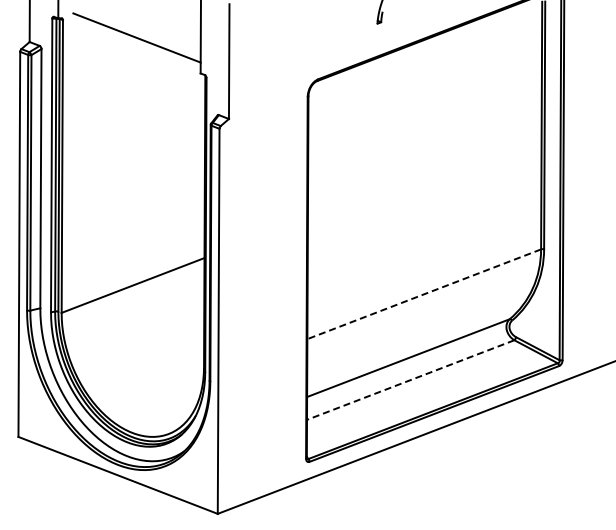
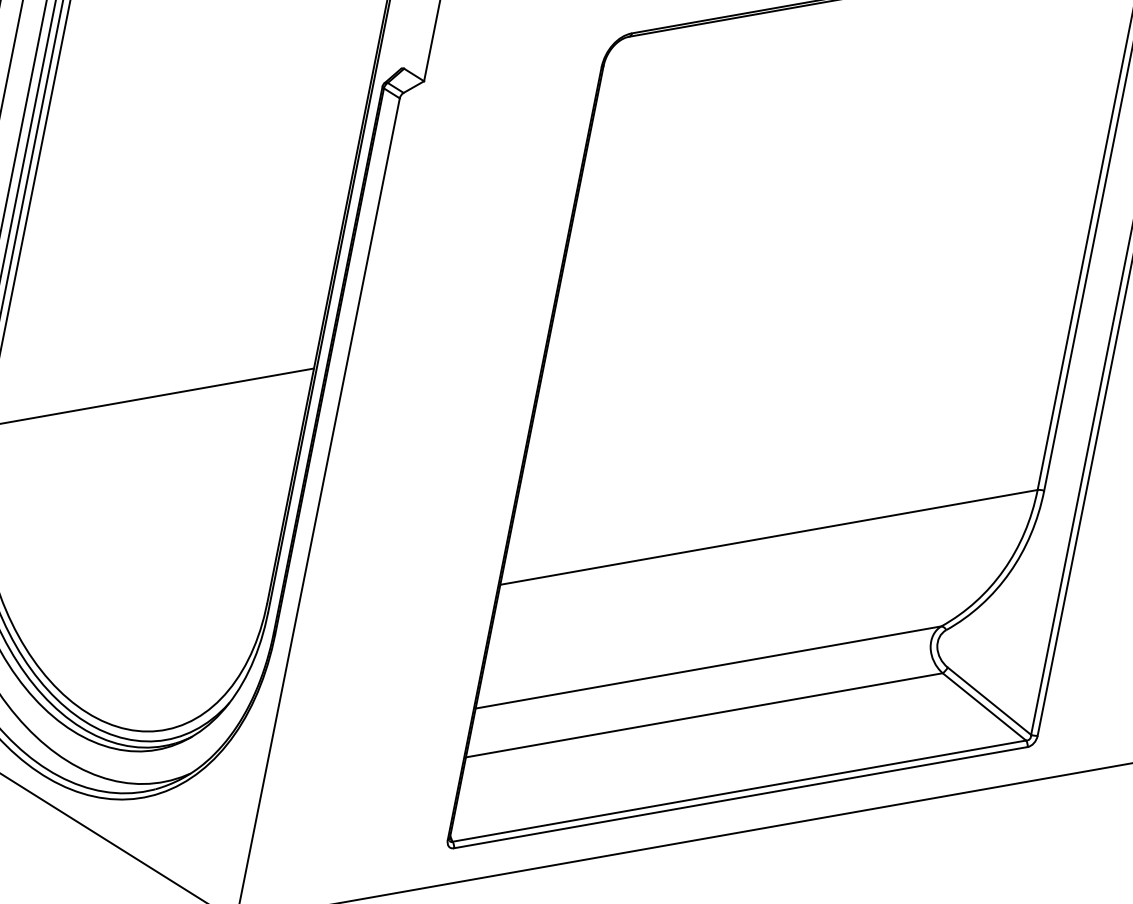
line: (423, 294) -> (767, 537), dashed -> solid
line: (410, 380) -> (703, 716), dashed -> solid

